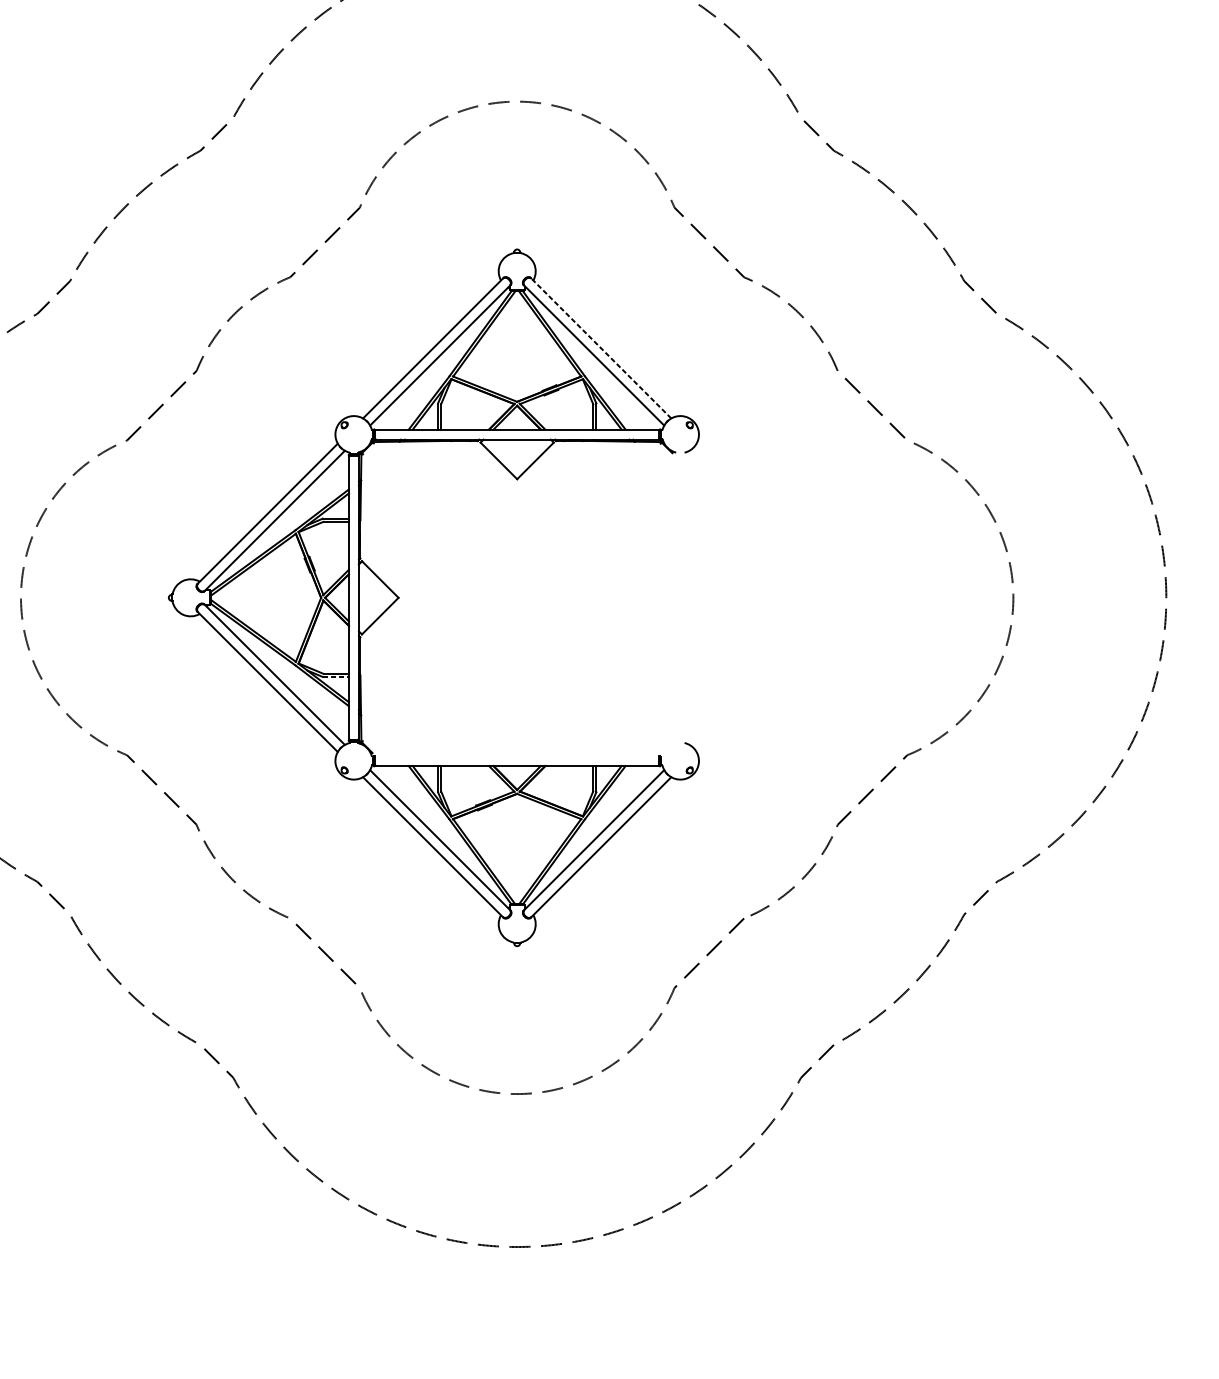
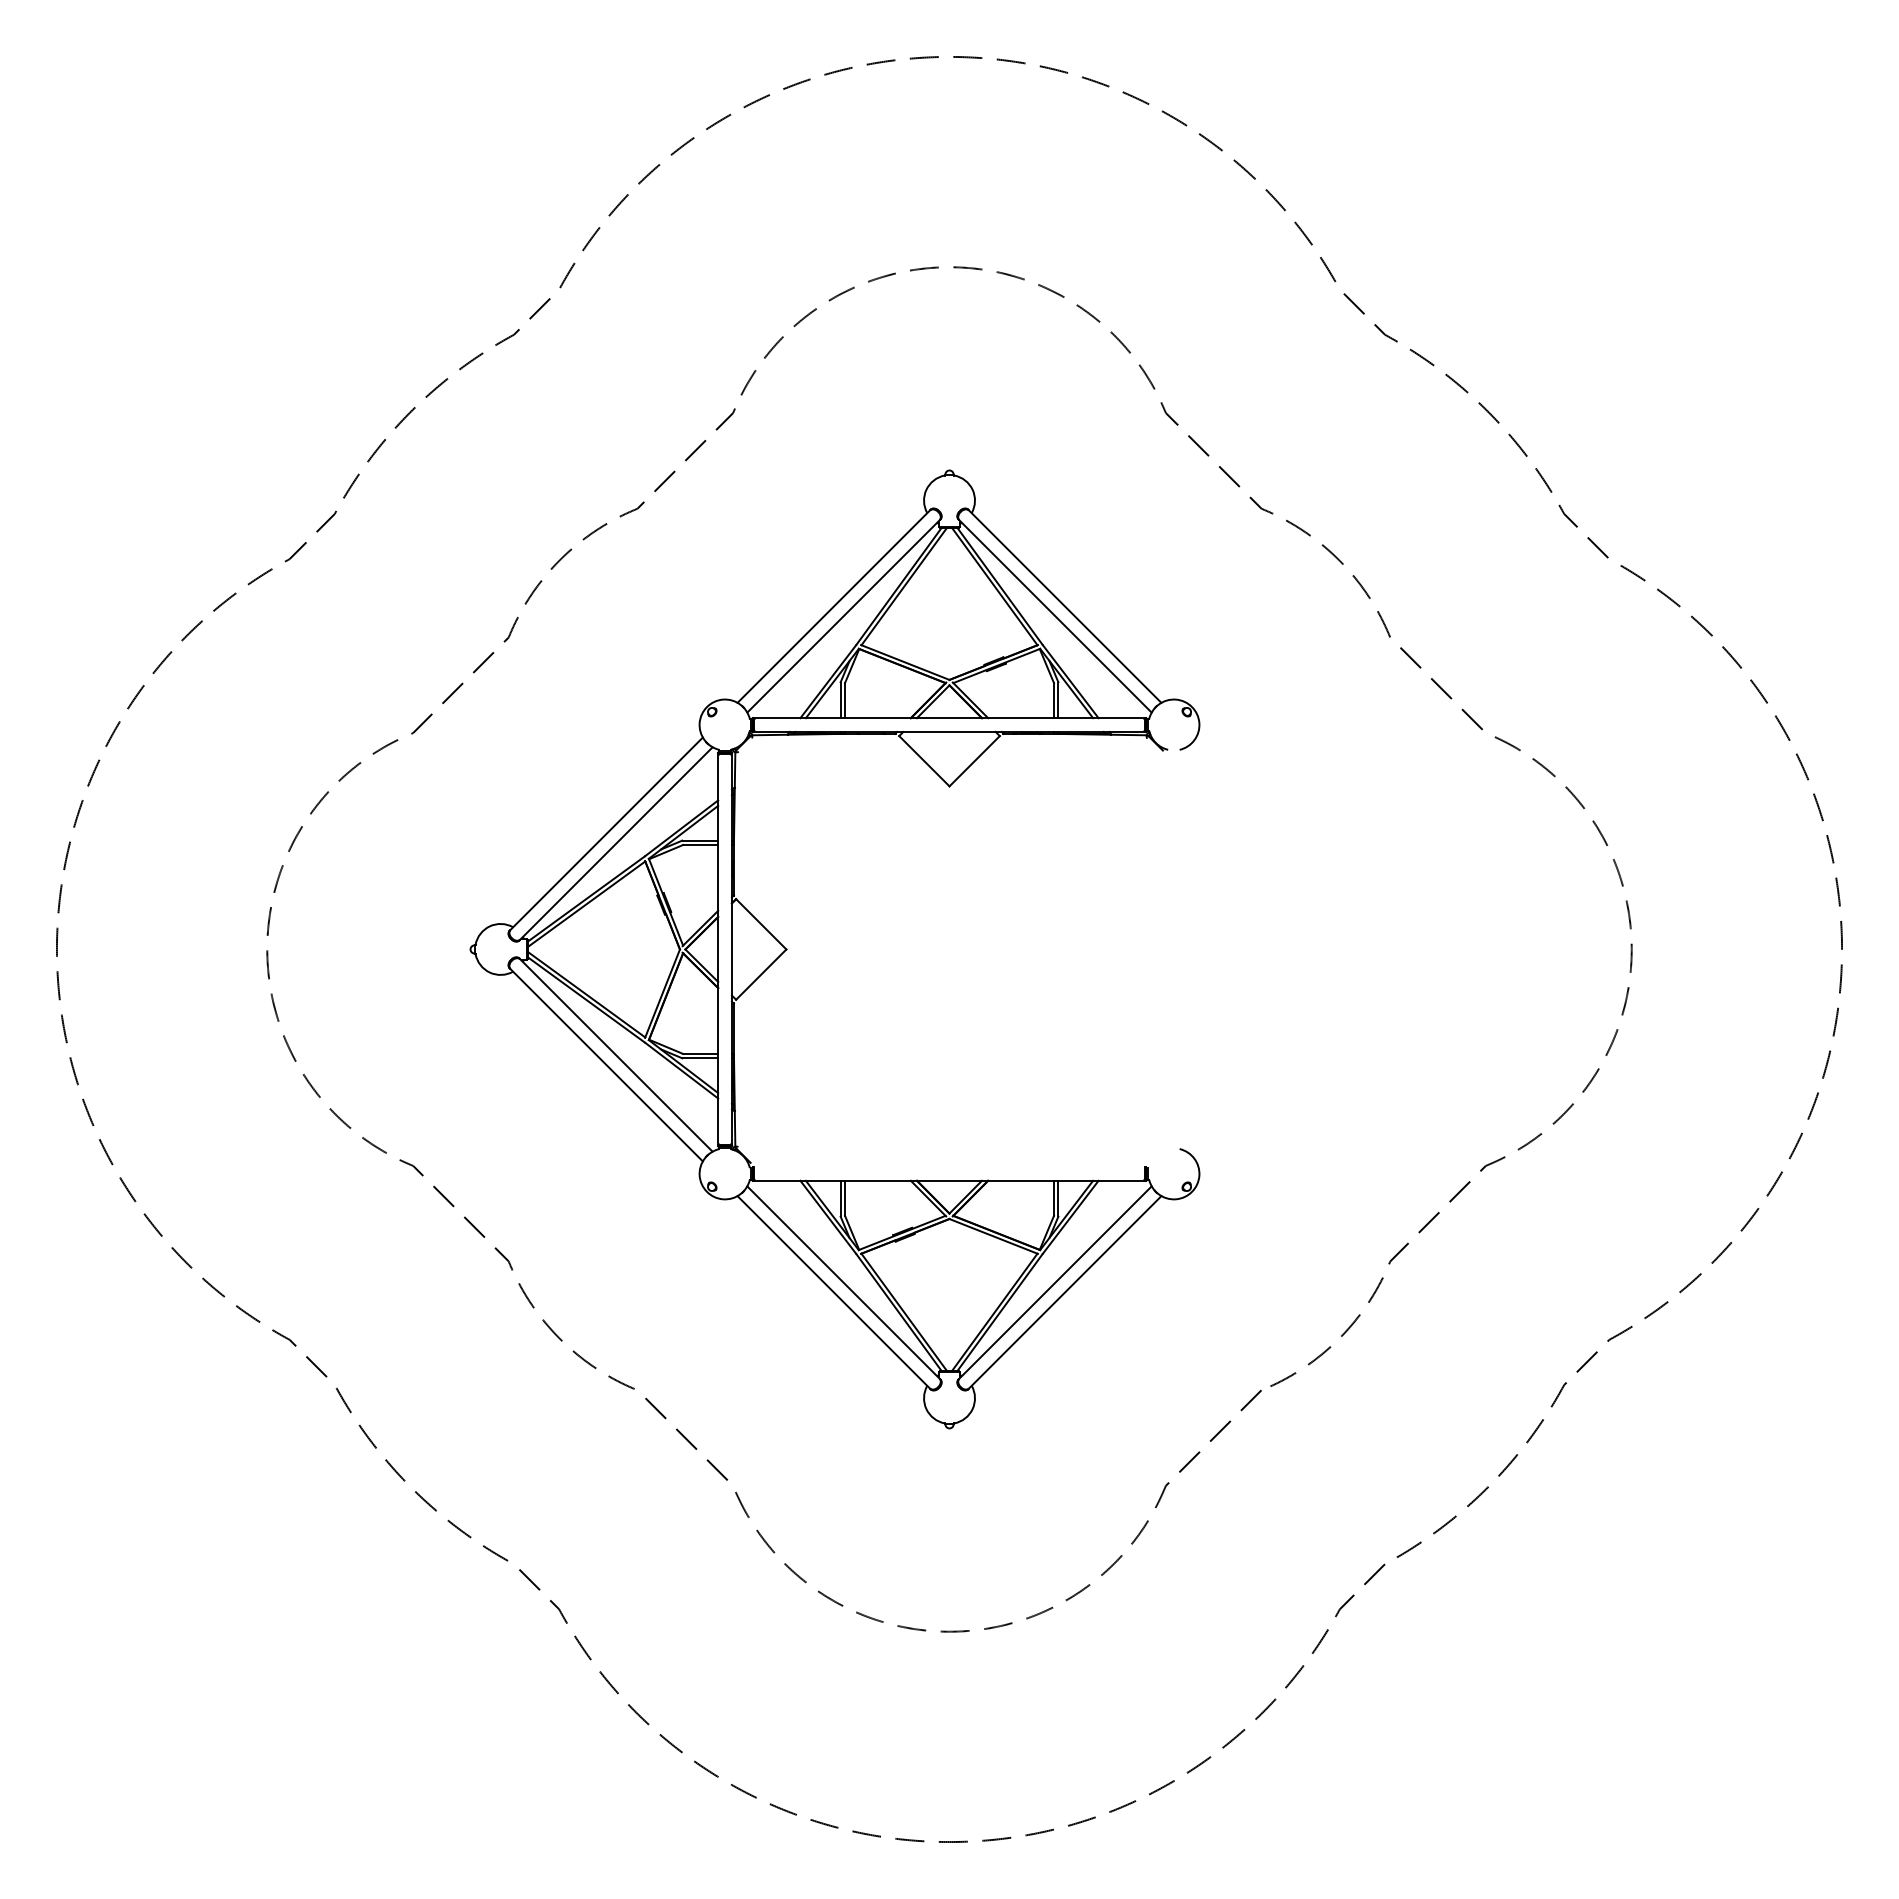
line: (600, 348) -> (1064, 606), dashed -> solid
line: (336, 677) -> (700, 1058), dashed -> solid

